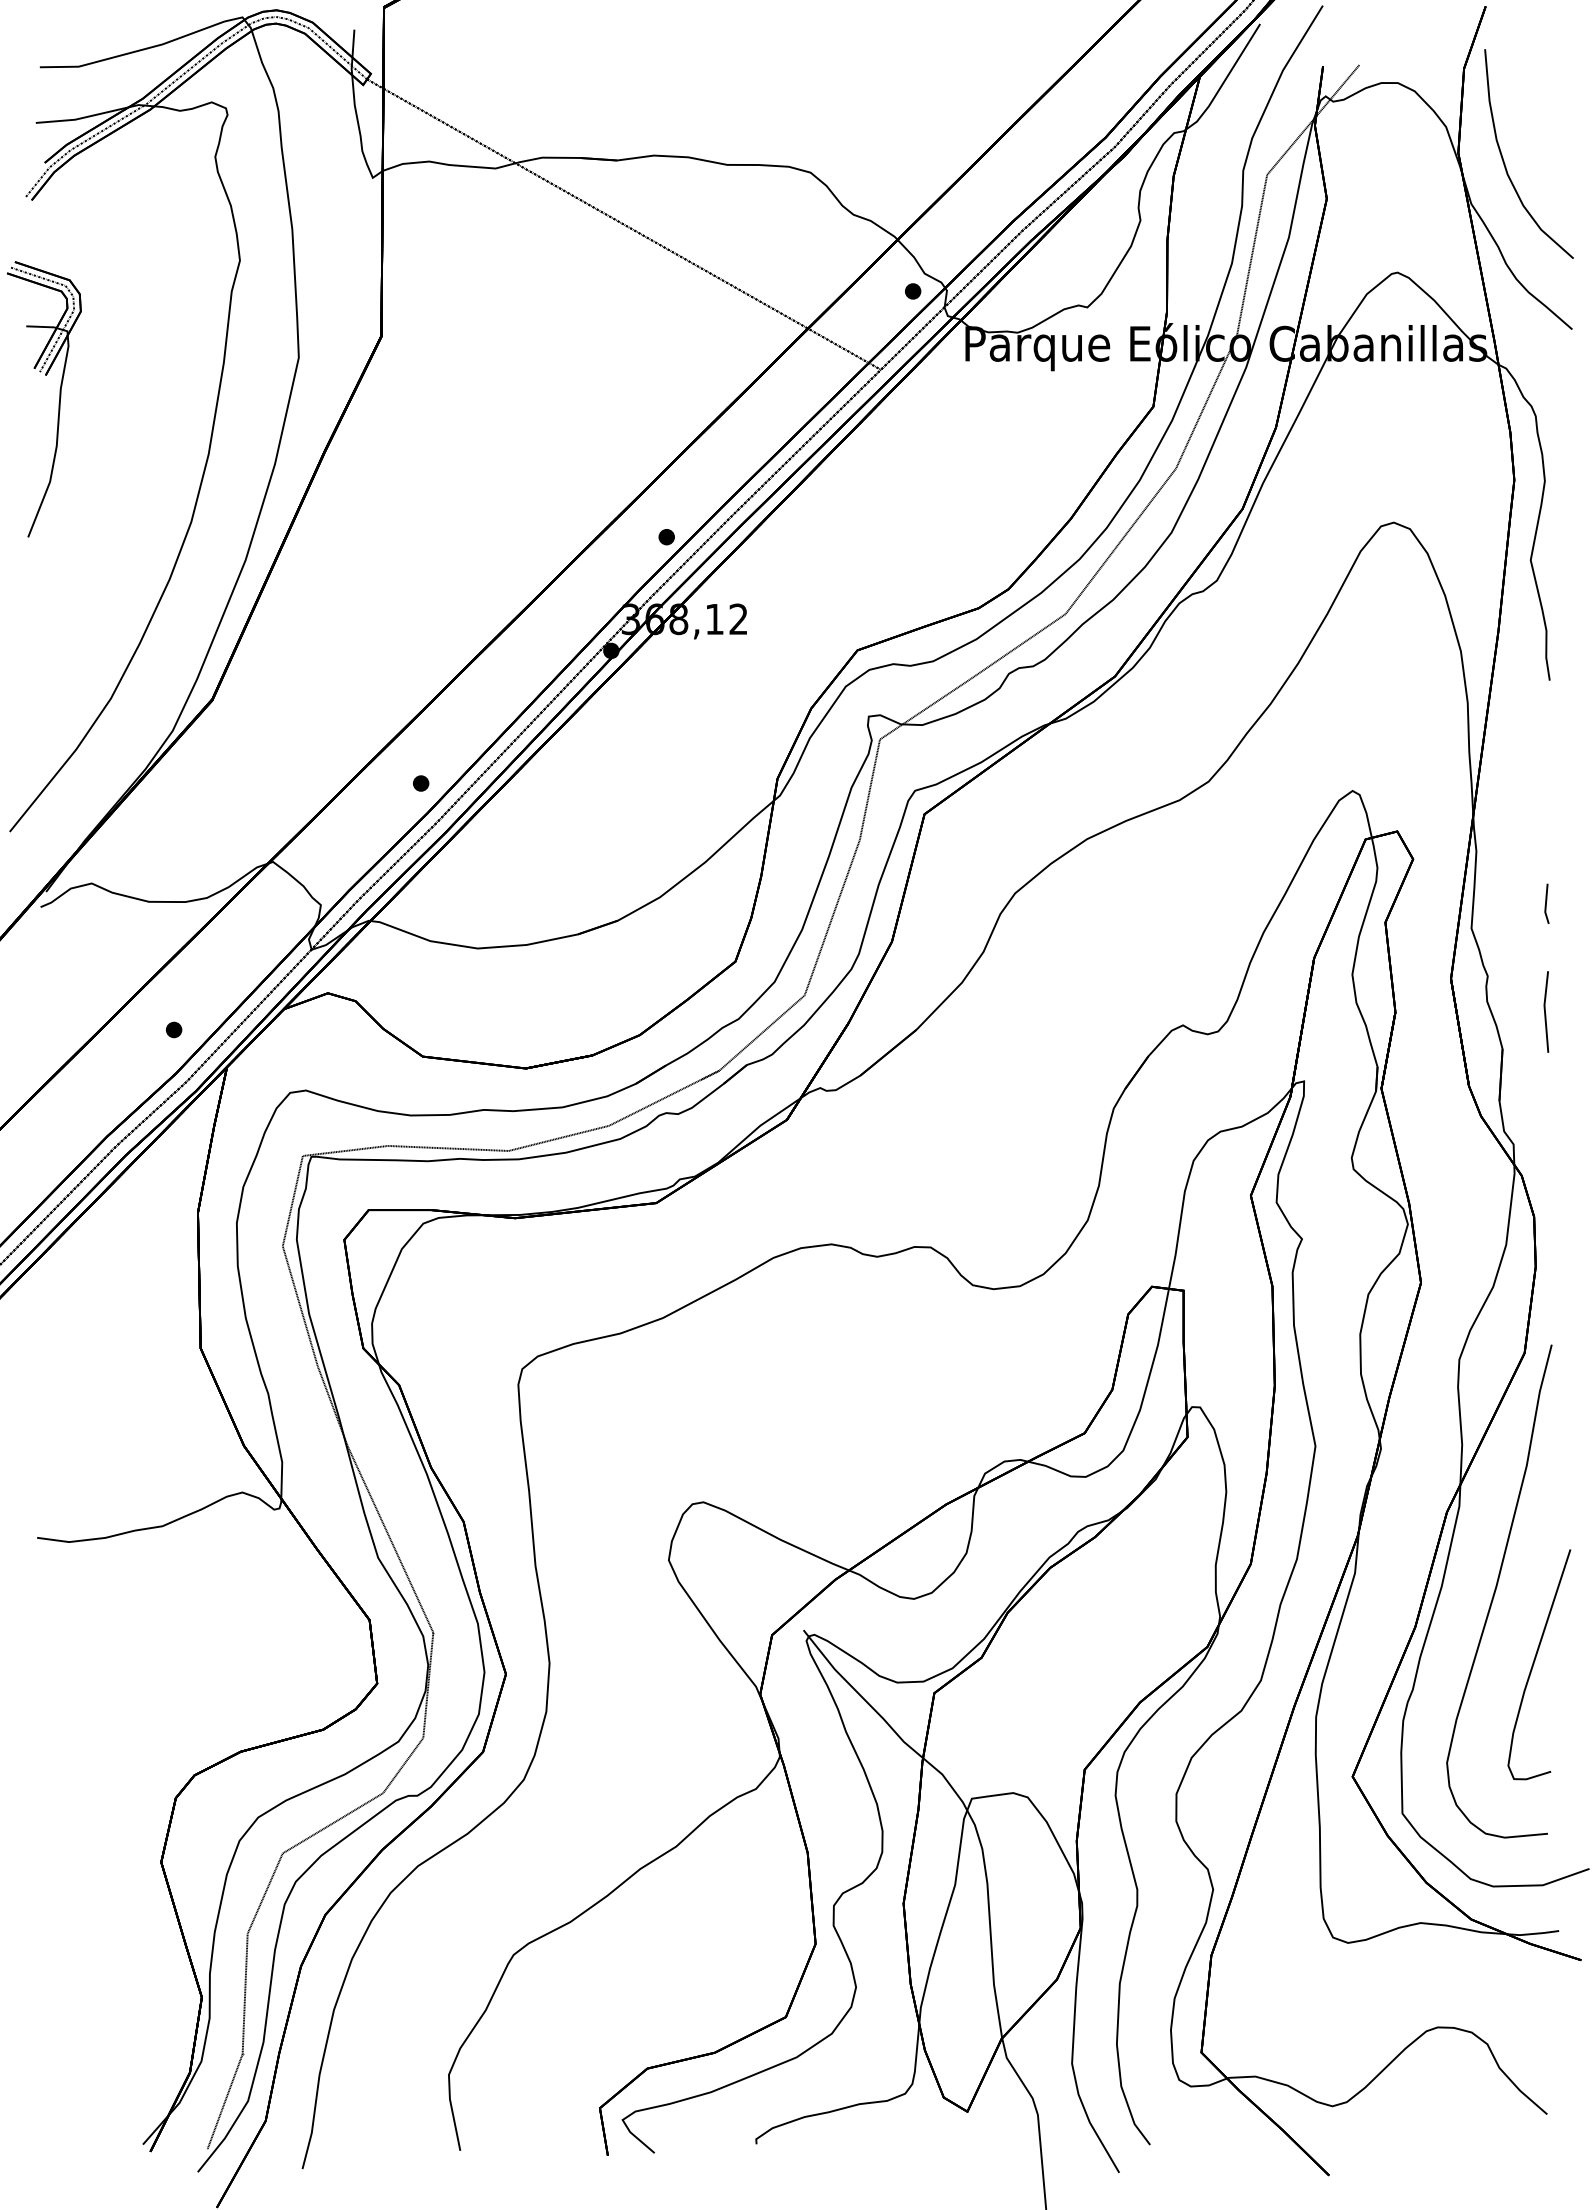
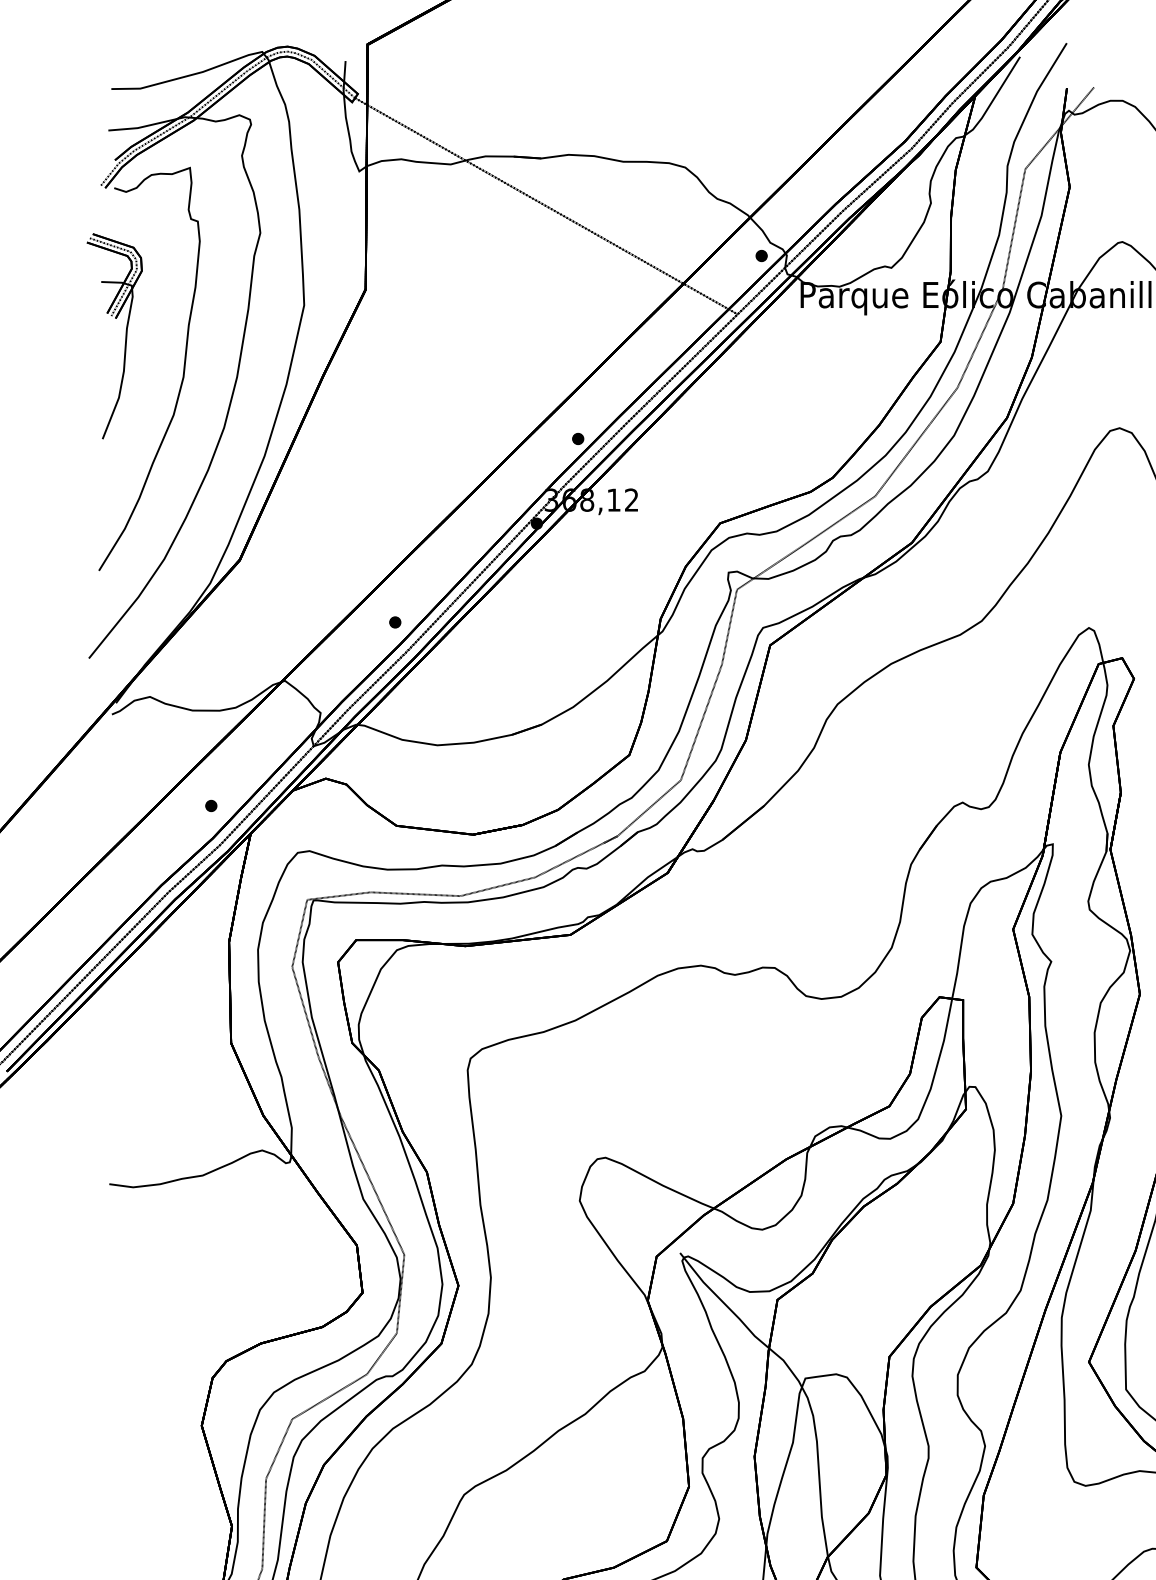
part: (136, 444) -> (183, 369), added

